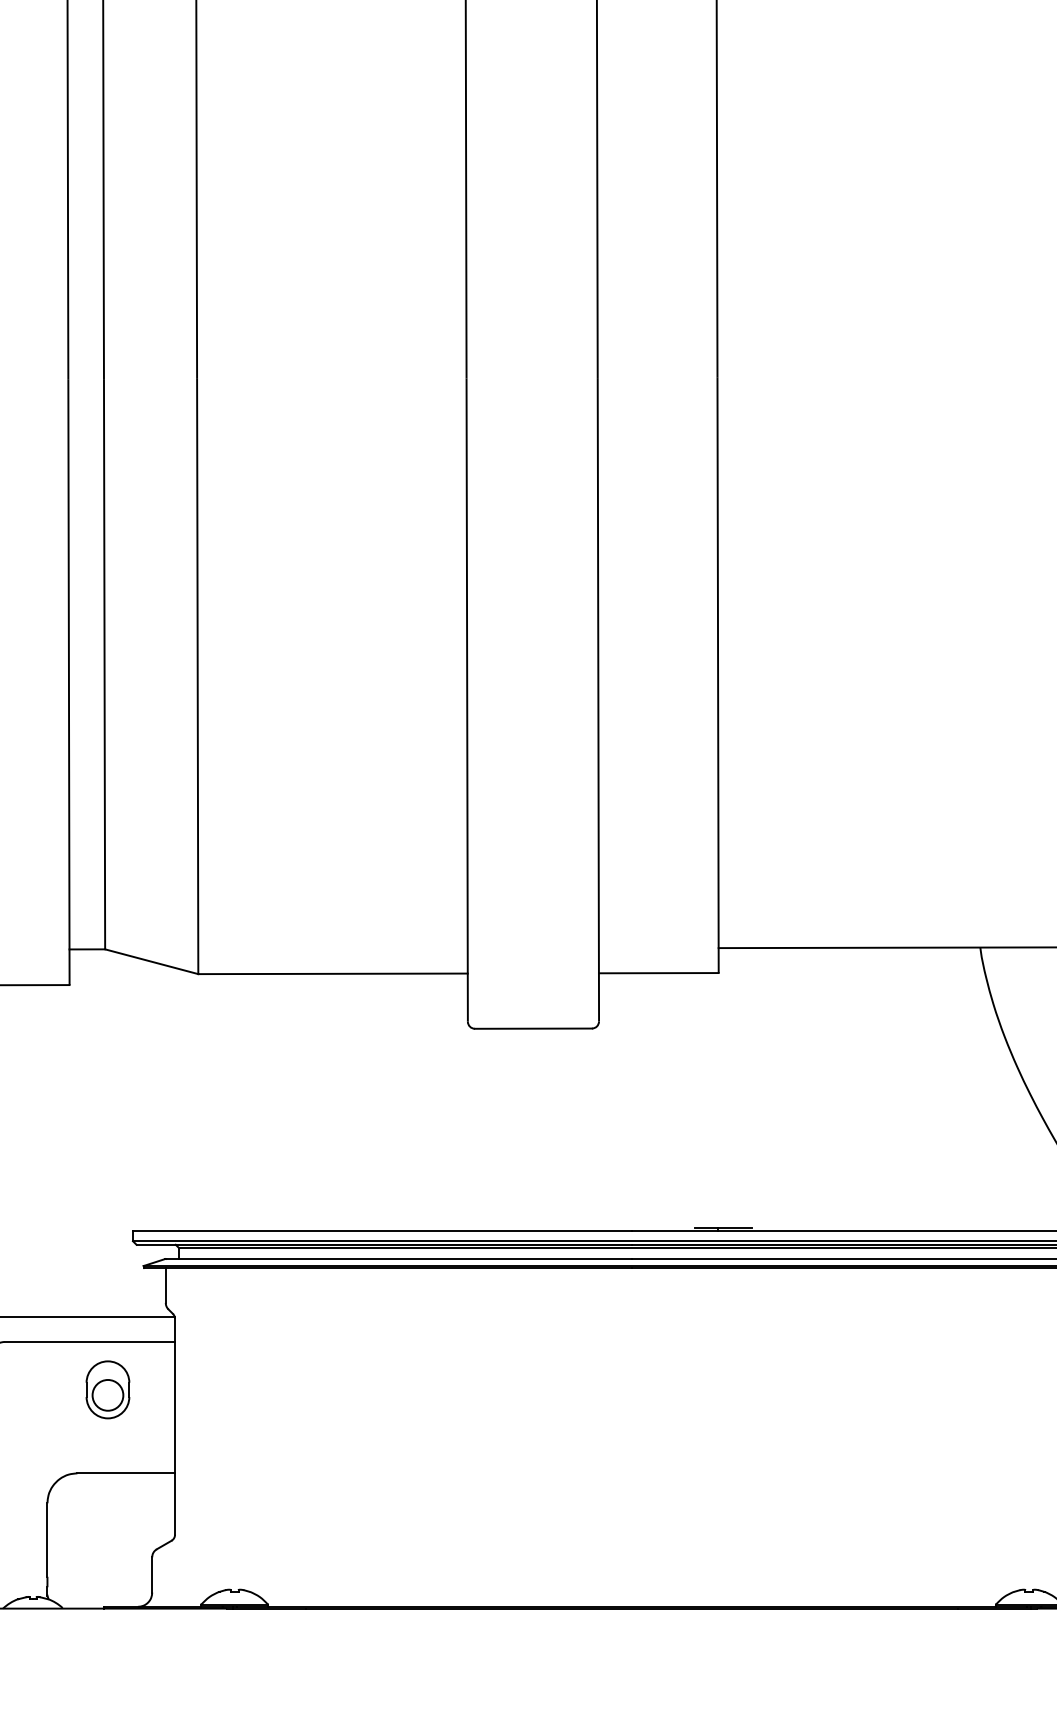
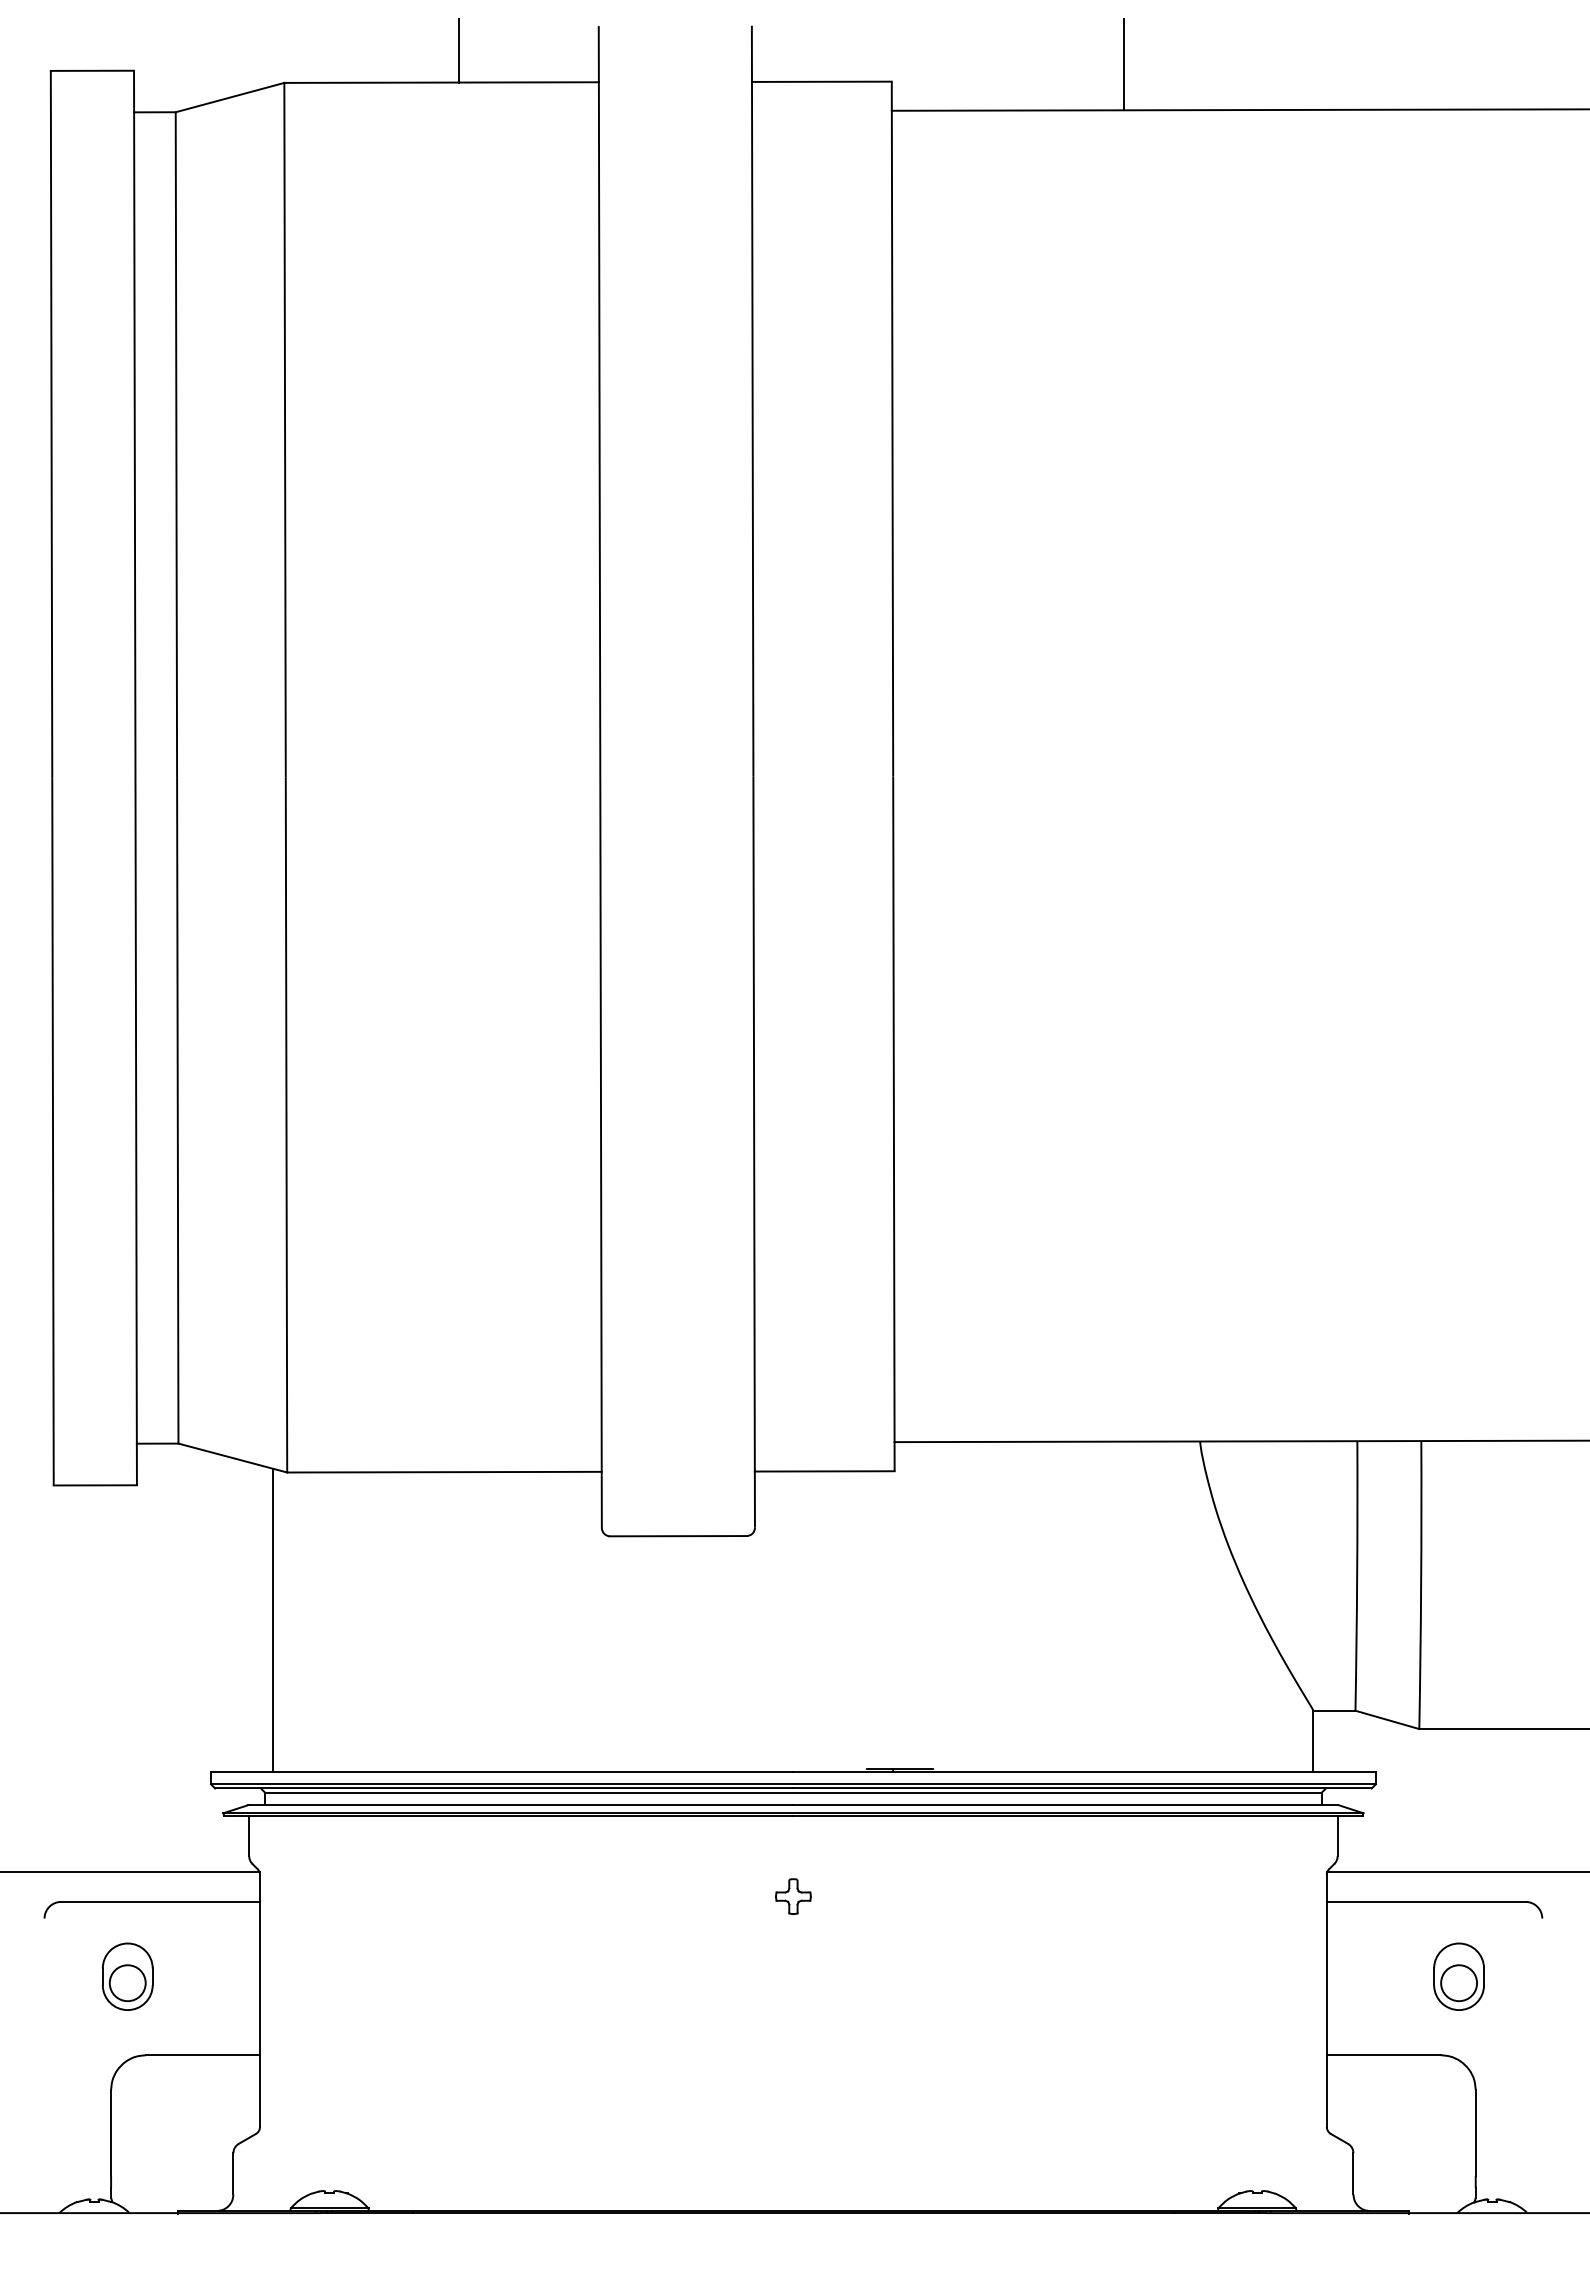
line: (186, 1100) -> (273, 1619), added
part: (632, 1337) -> (793, 1896), added
part: (107, 1389) -> (127, 1976), moved

